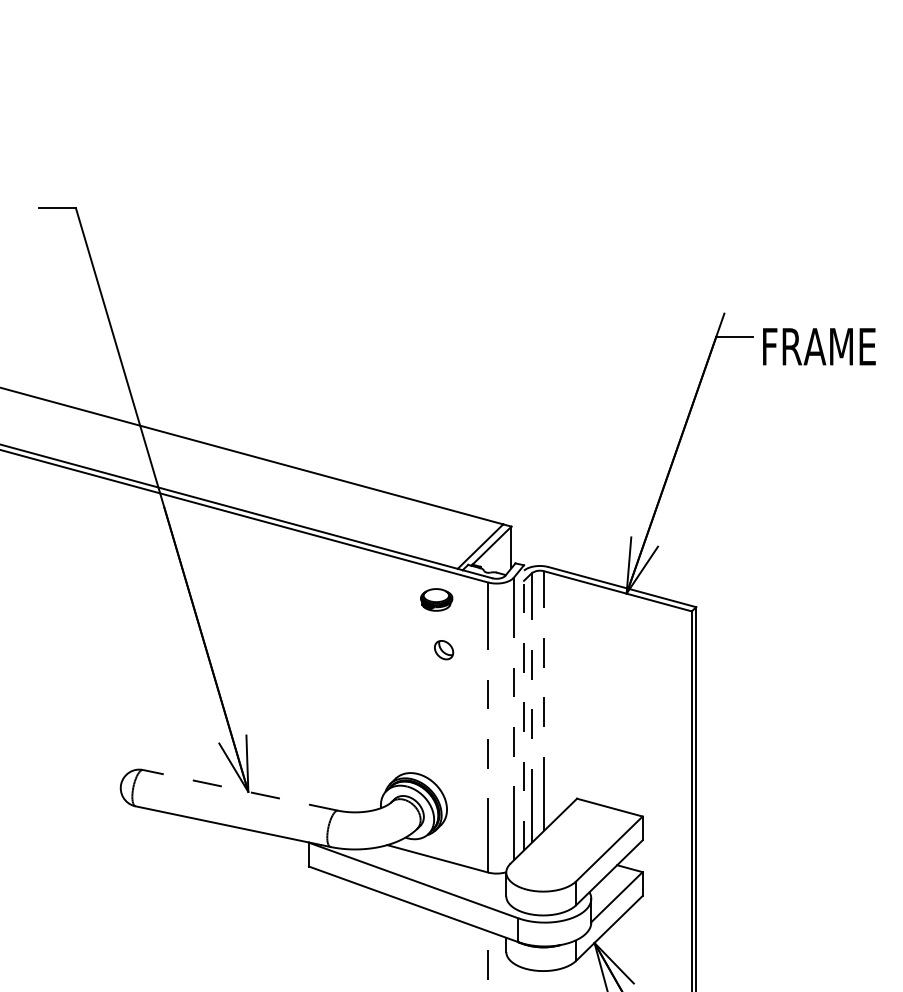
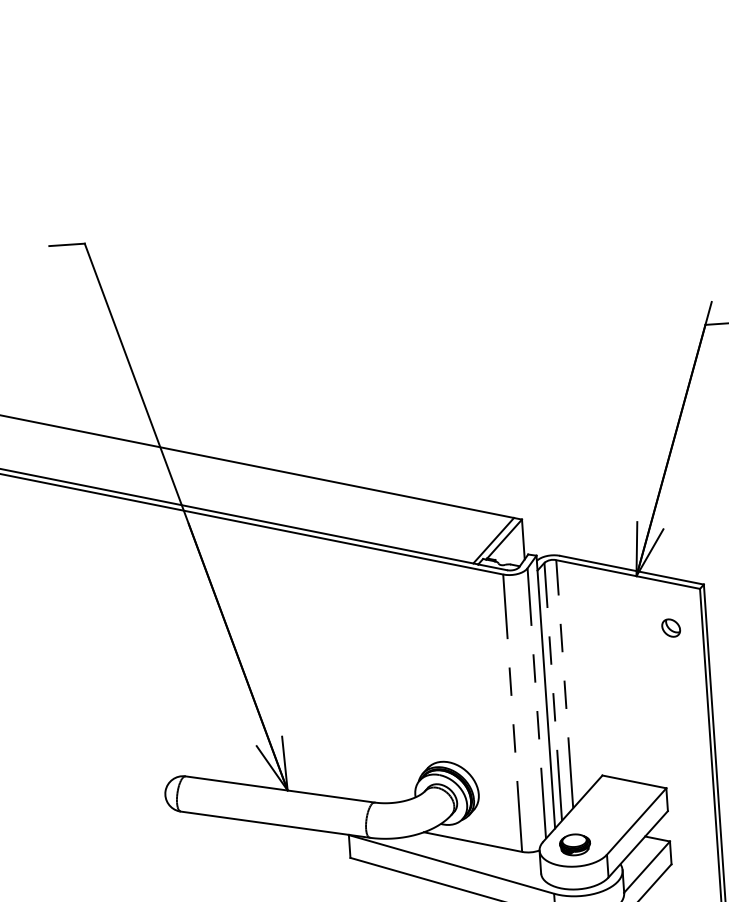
part: (436, 599) -> (574, 844), moved
part: (444, 650) -> (671, 628), moved
line: (524, 707) -> (546, 691), dashed -> solid
line: (240, 790) -> (280, 789), dashed -> solid

